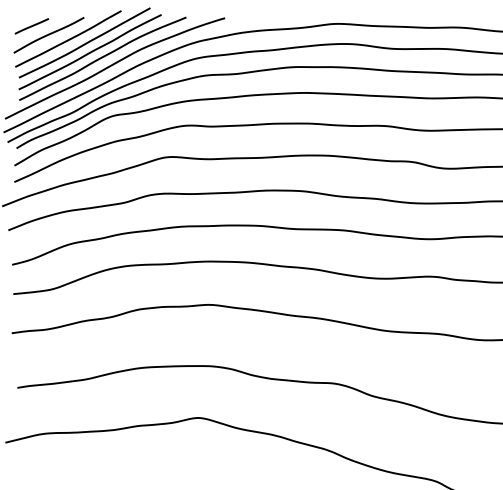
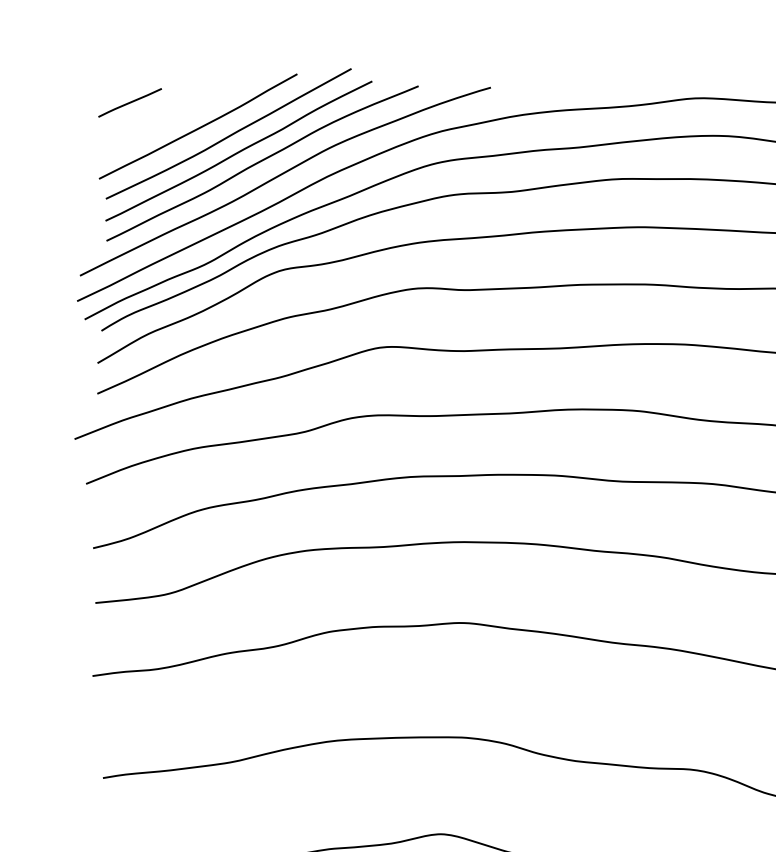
curve: (48, 35) -> (161, 119), removed

